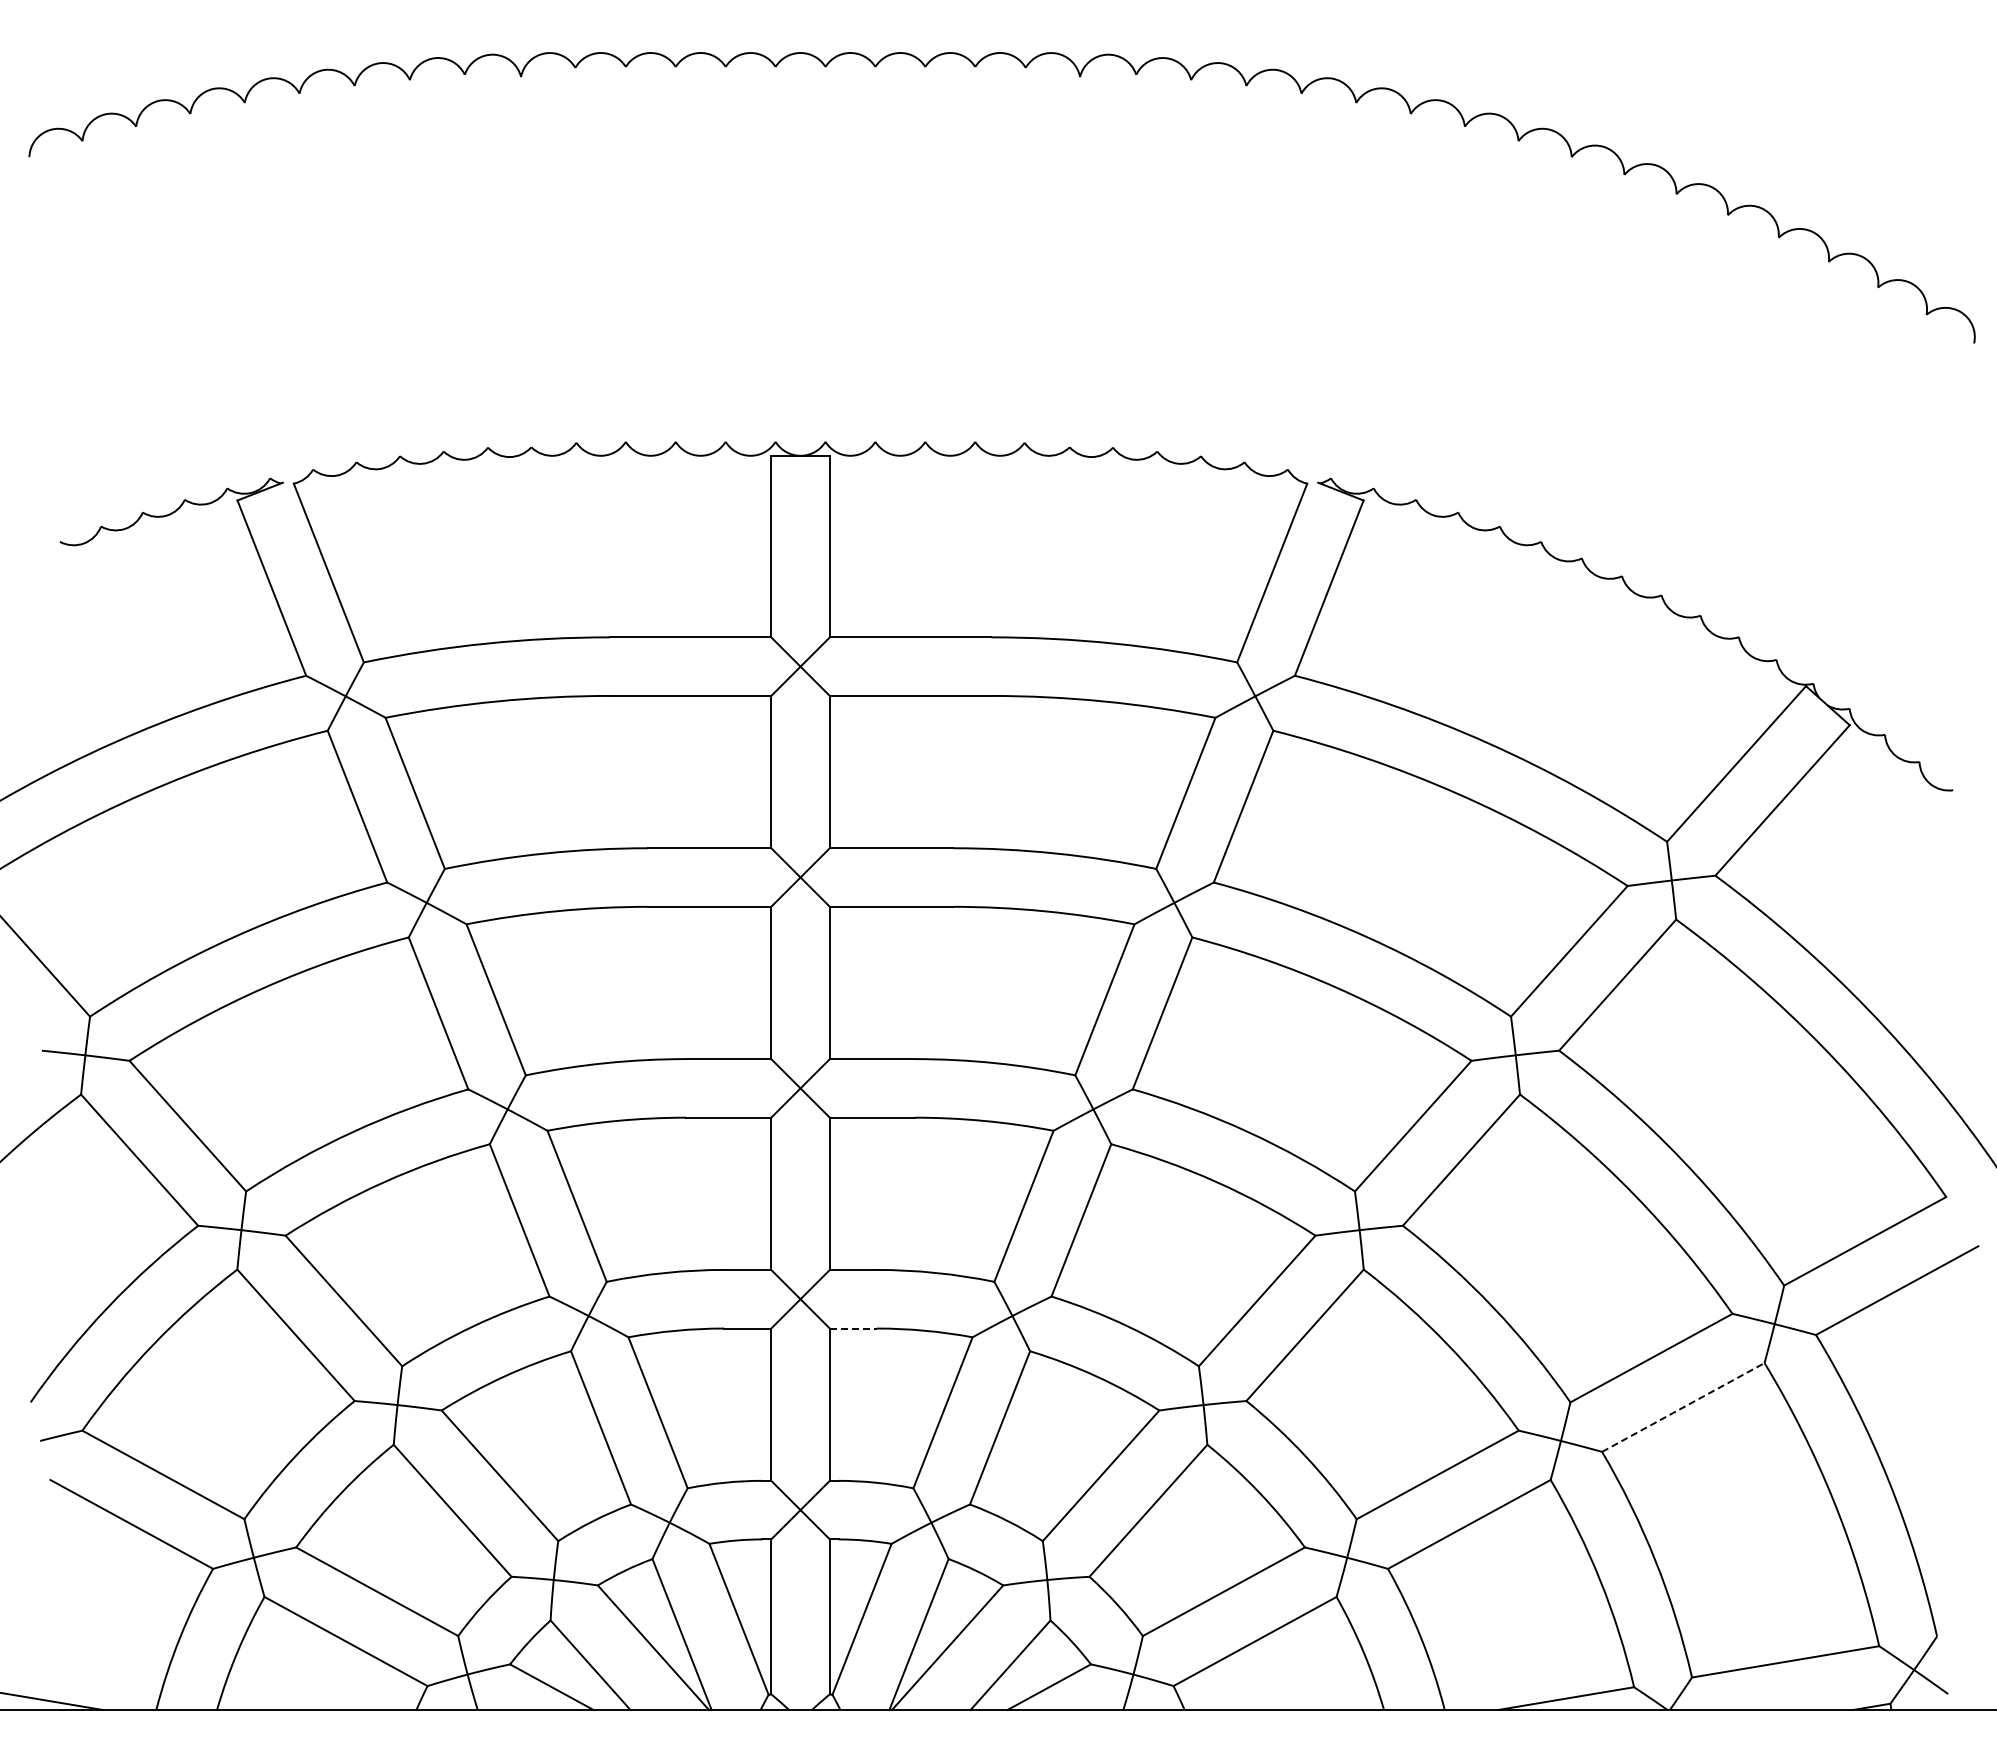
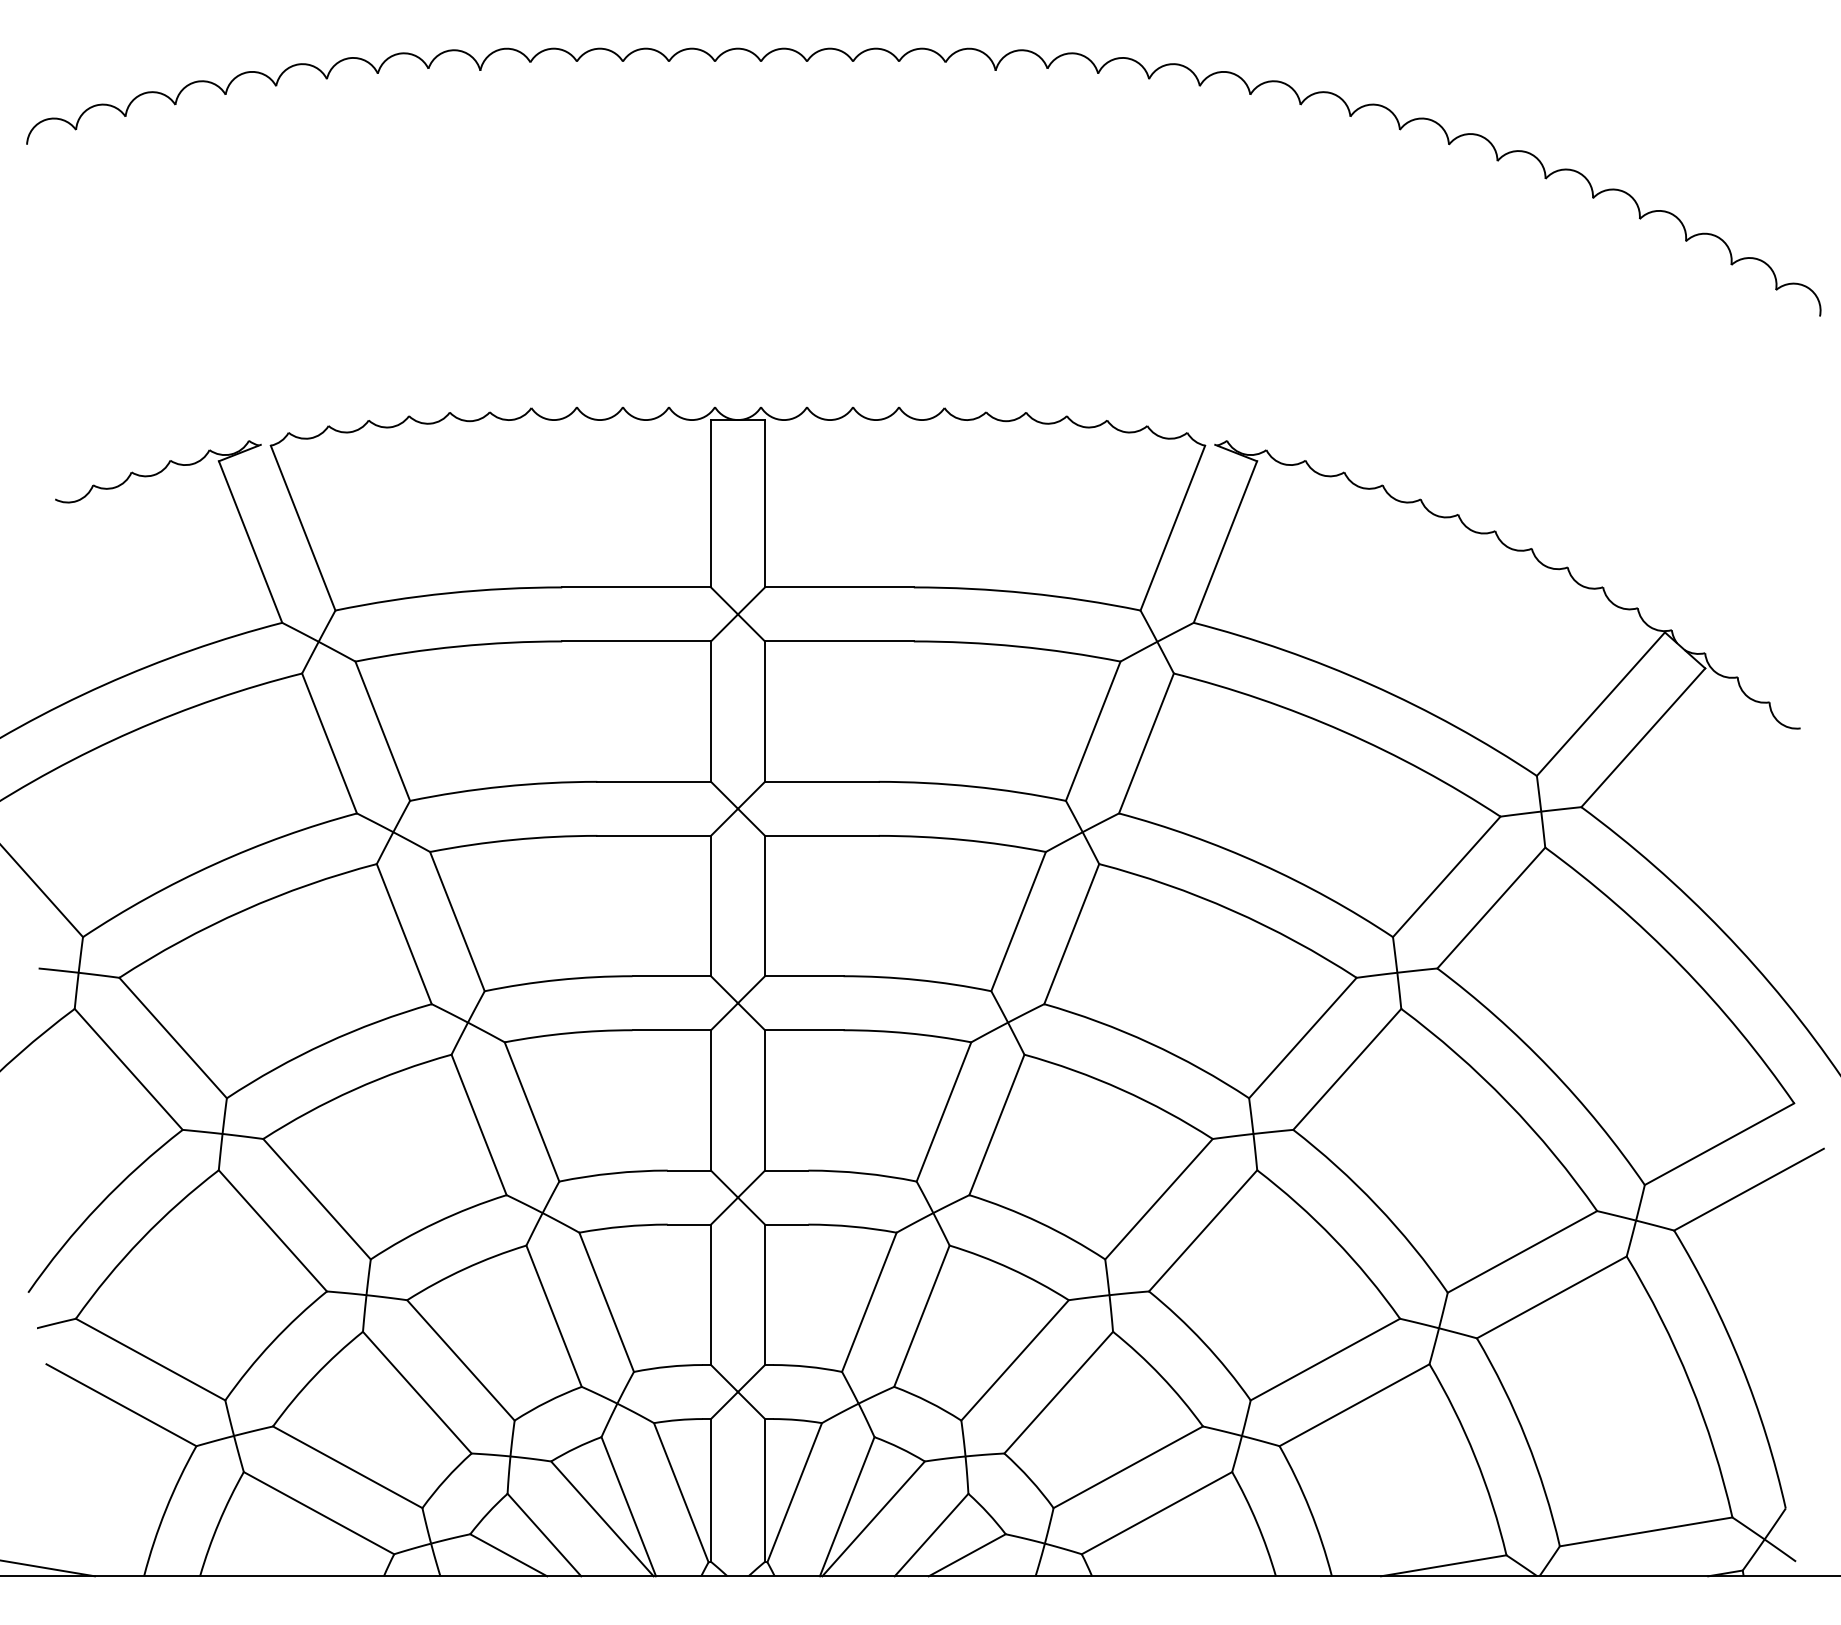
line: (853, 1328) -> (786, 1224), dashed -> solid
line: (1683, 1407) -> (1552, 1297), dashed -> solid

